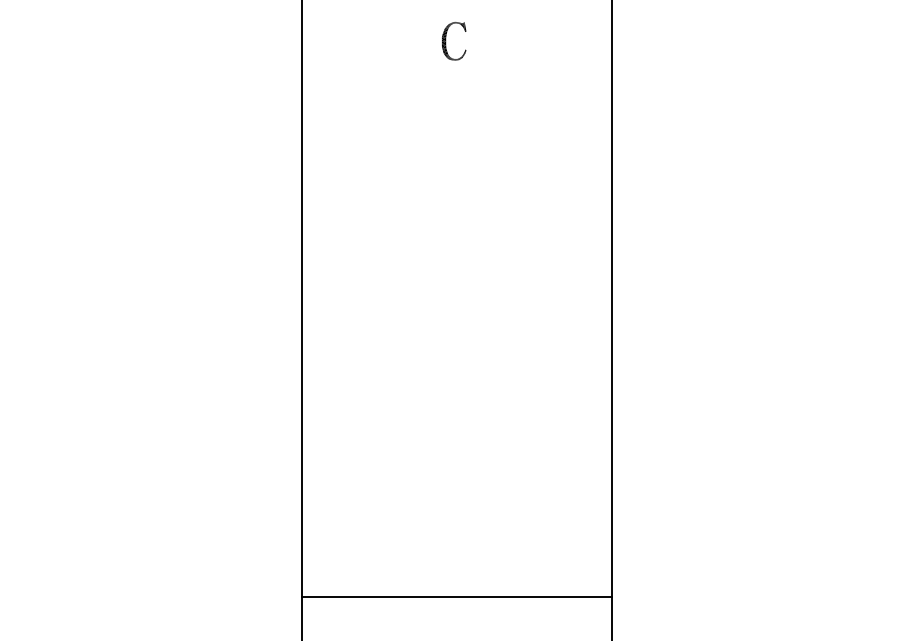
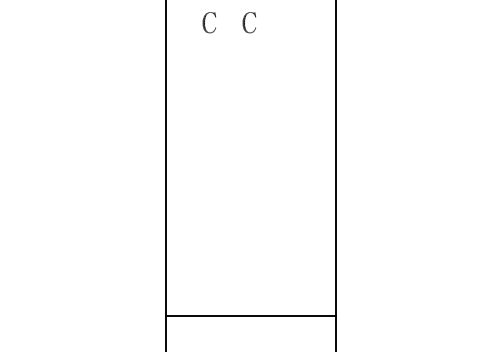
part: (379, 40) -> (208, 22), added
line: (456, 596) -> (250, 315), moved

